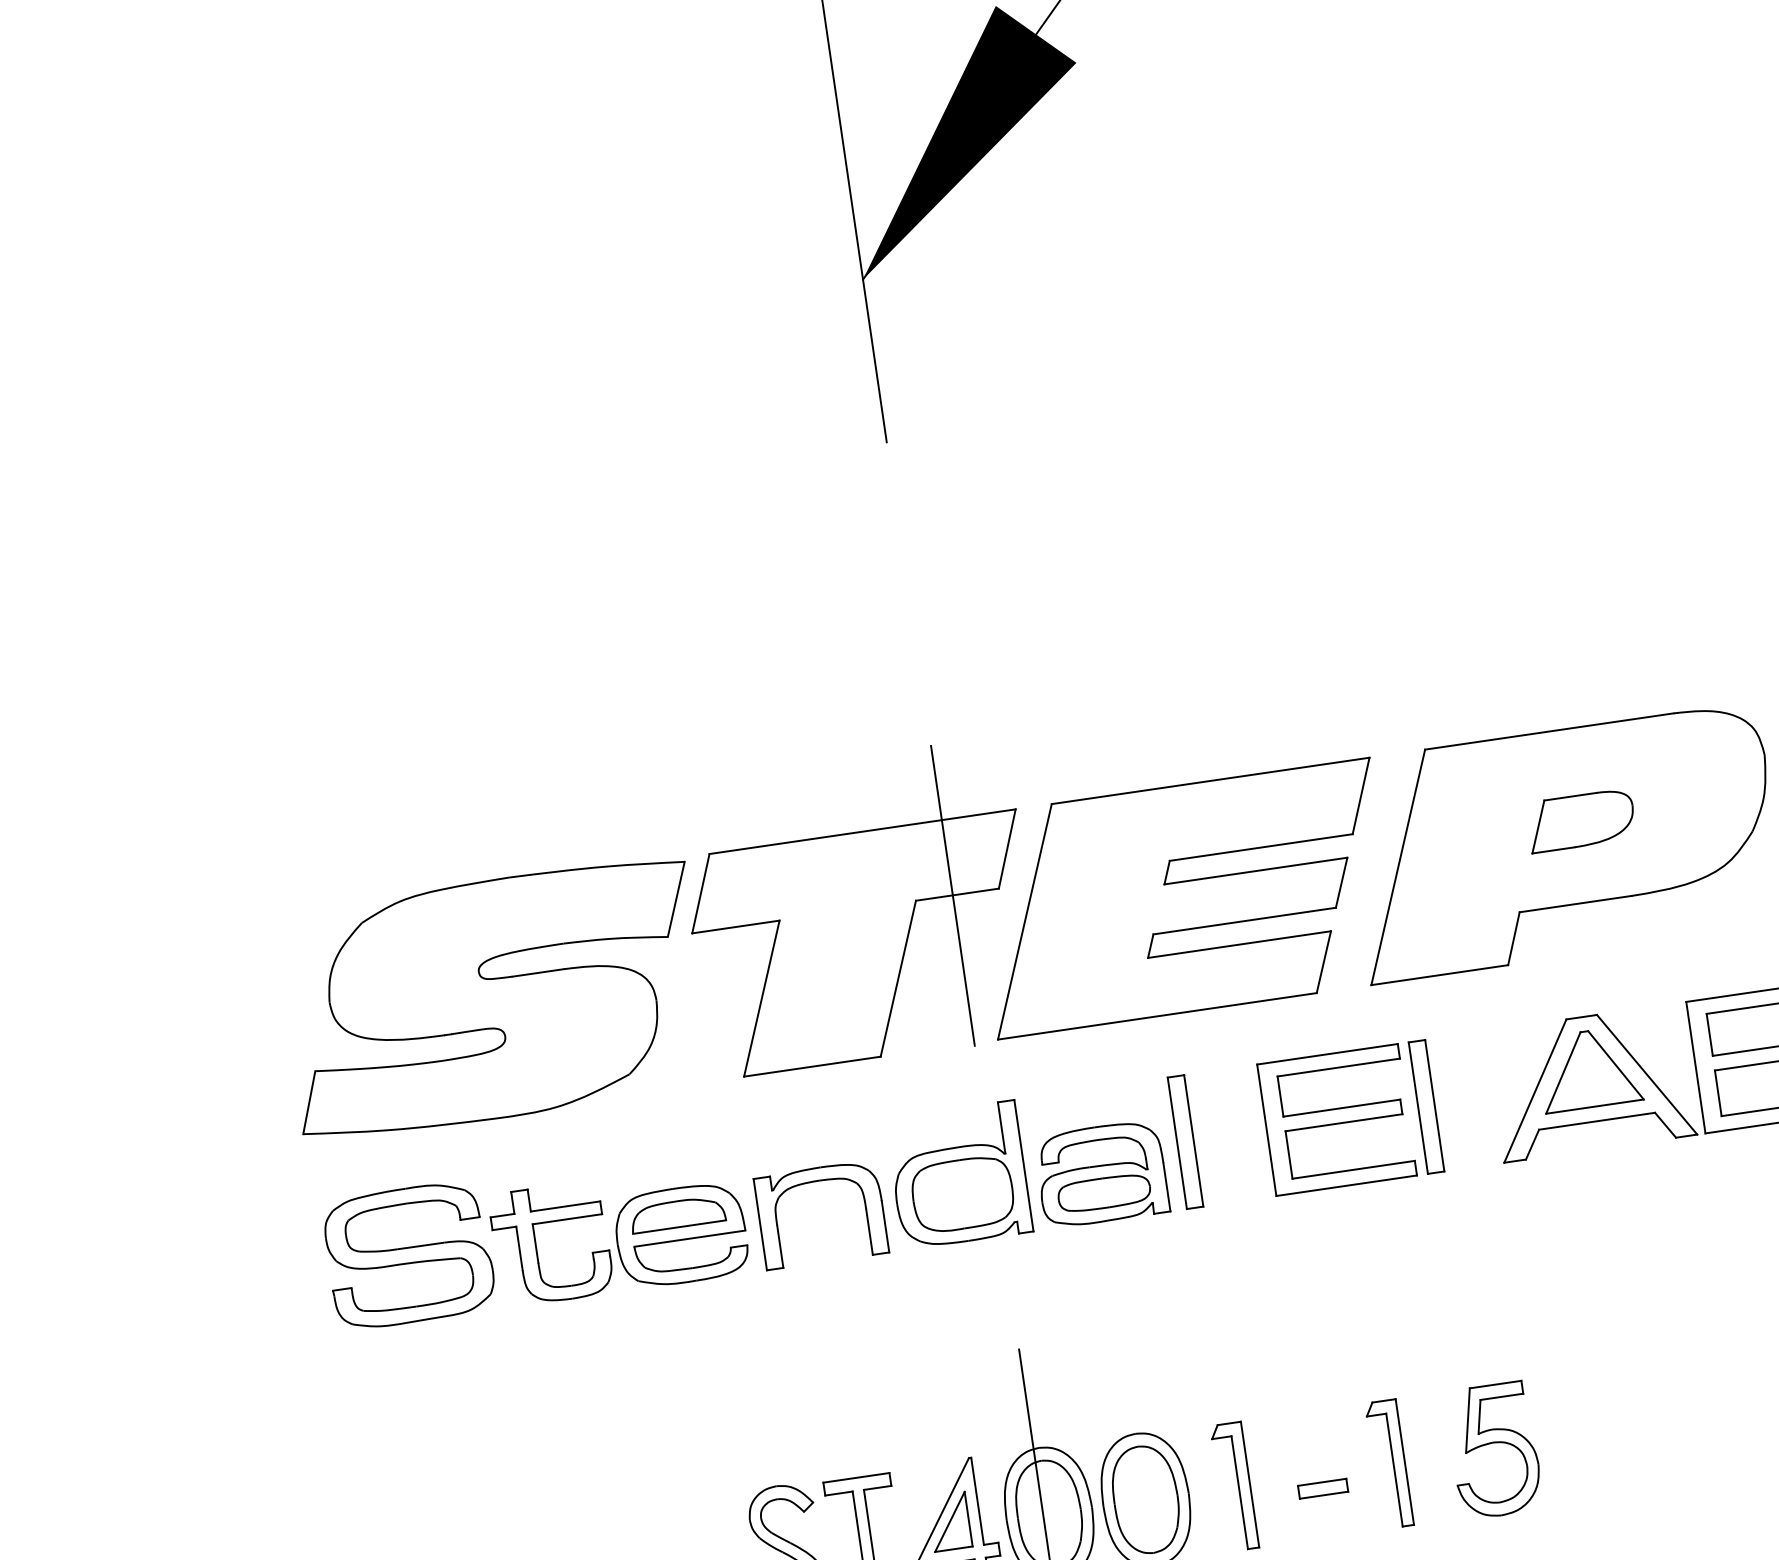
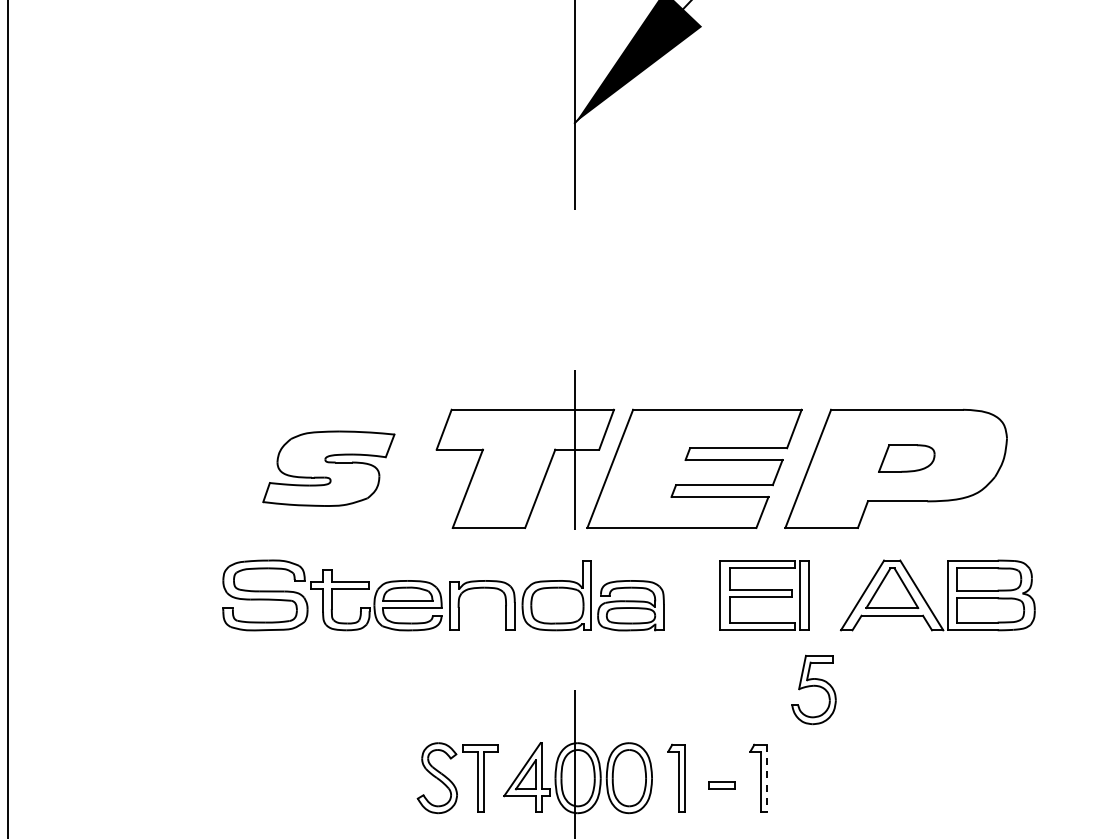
part: (493, 998) -> (328, 468), size x0.6
part: (1184, 1142) -> (676, 595), removed
part: (1493, 1449) -> (813, 689), moved
line: (1404, 1462) -> (766, 778), solid -> dashed

